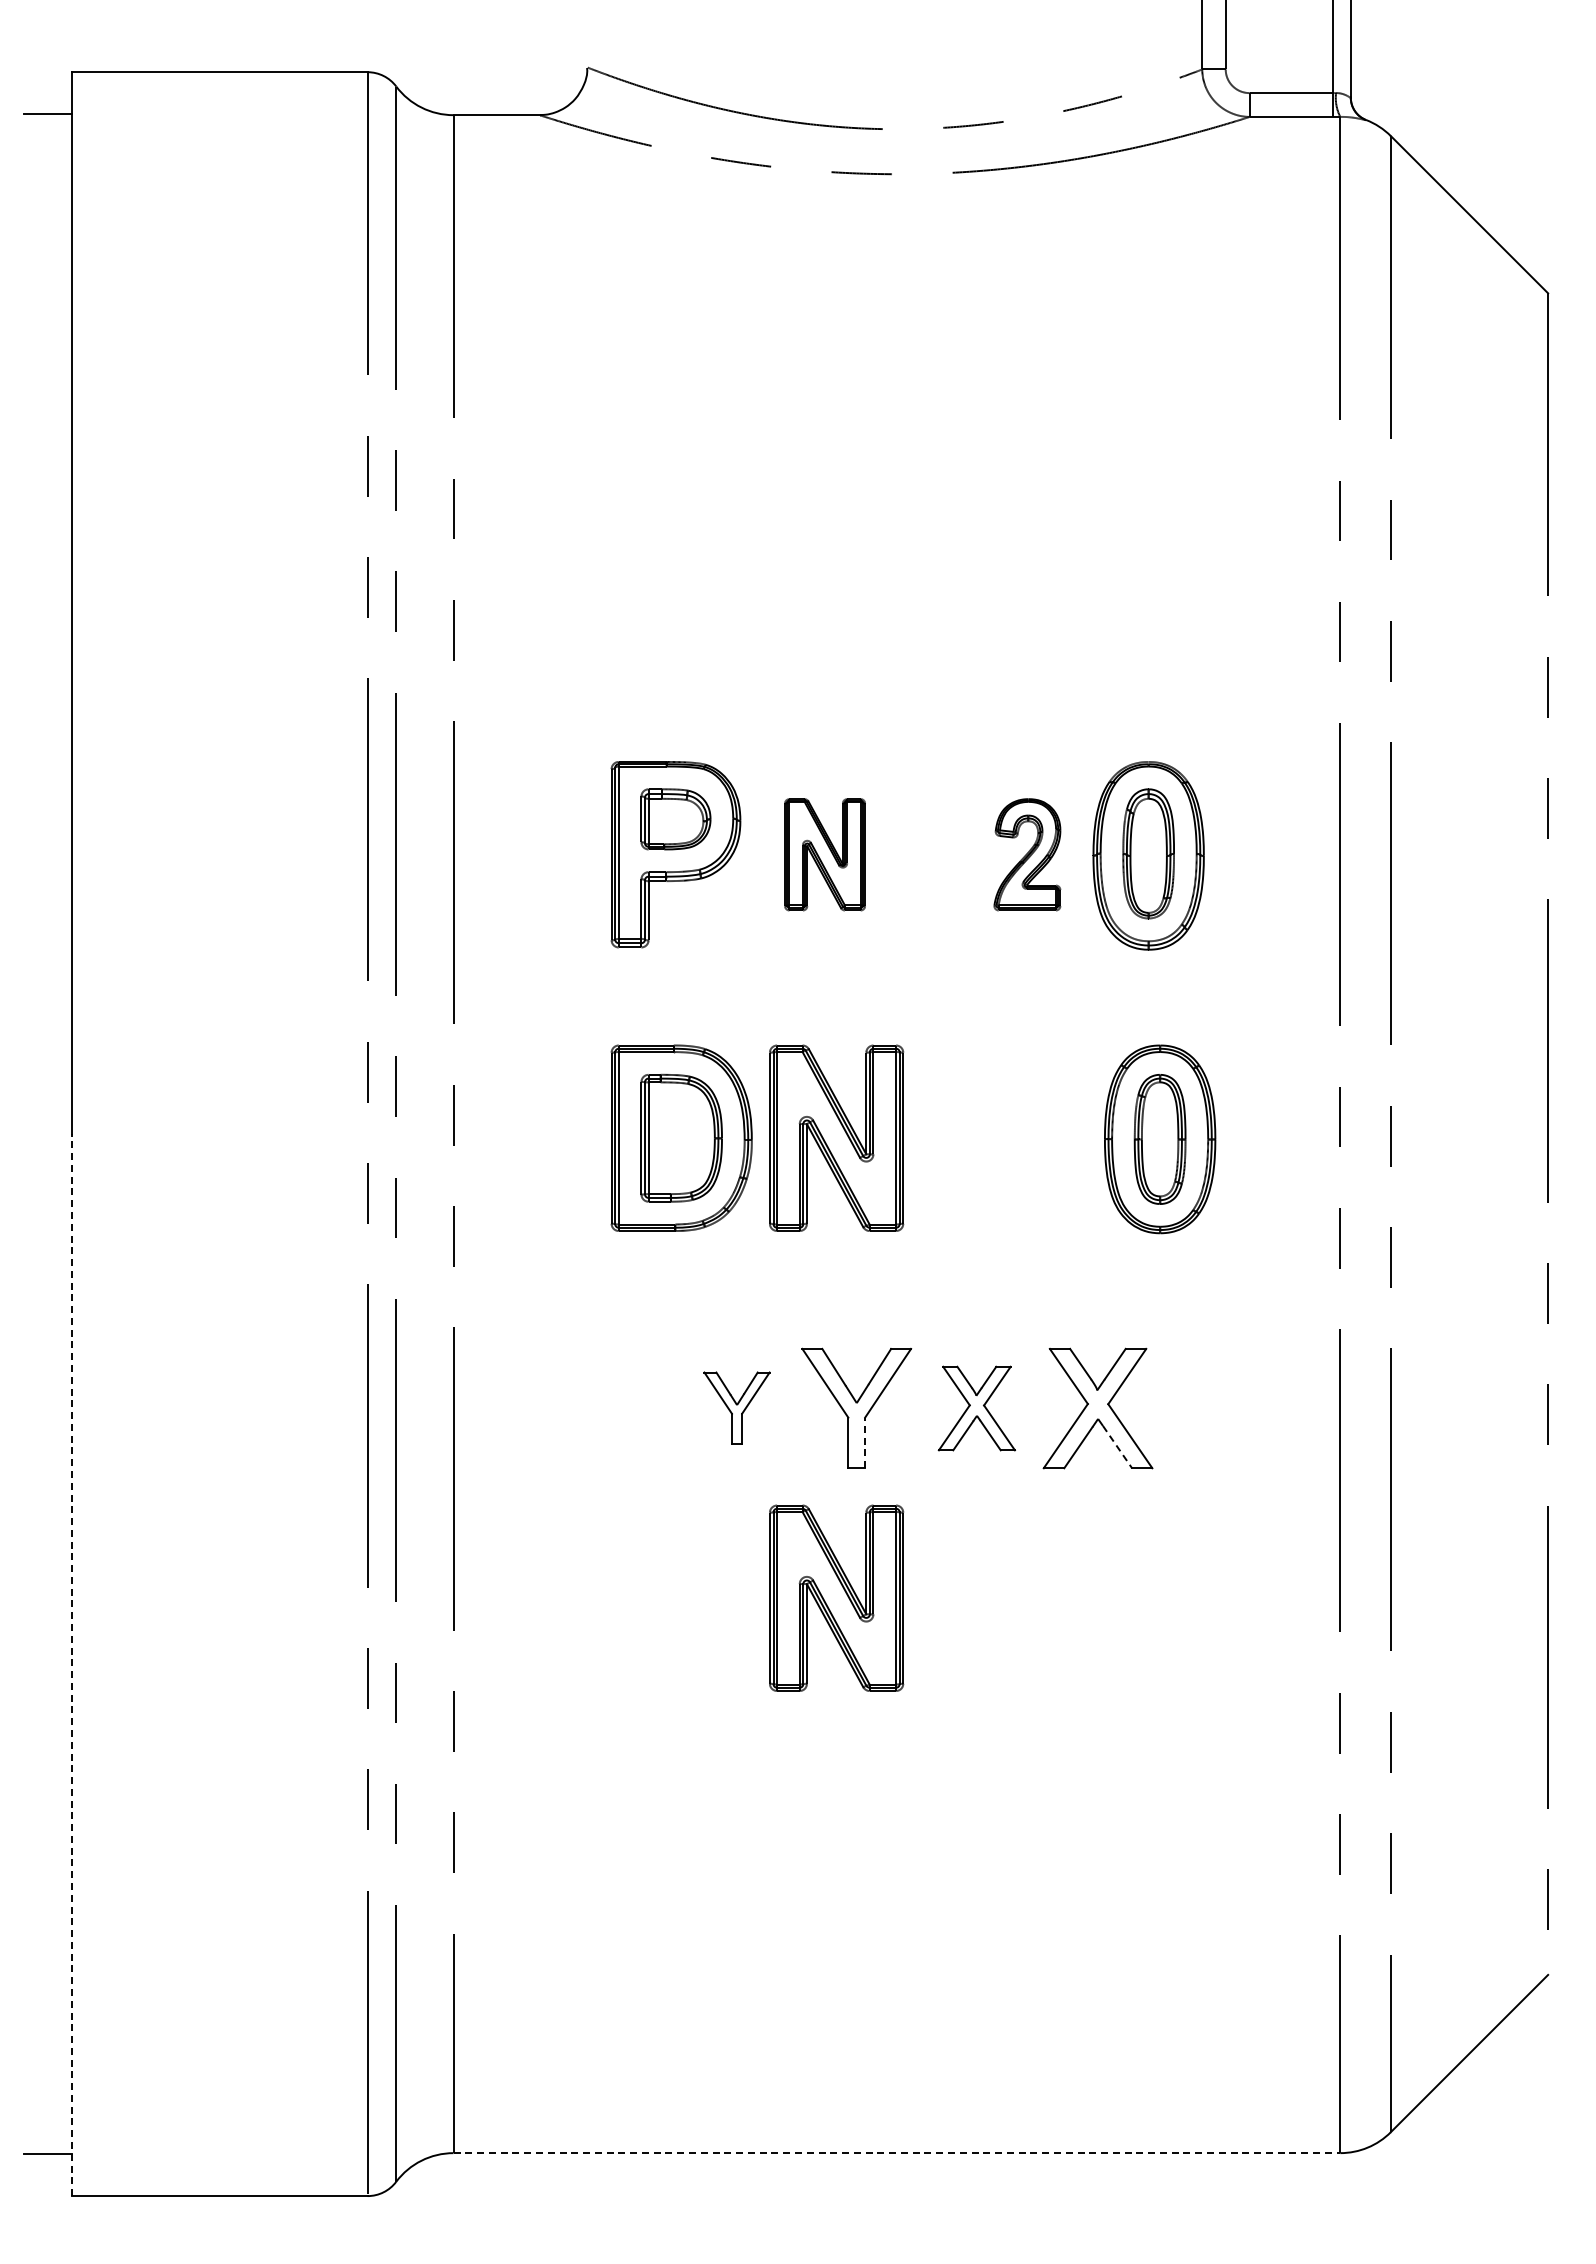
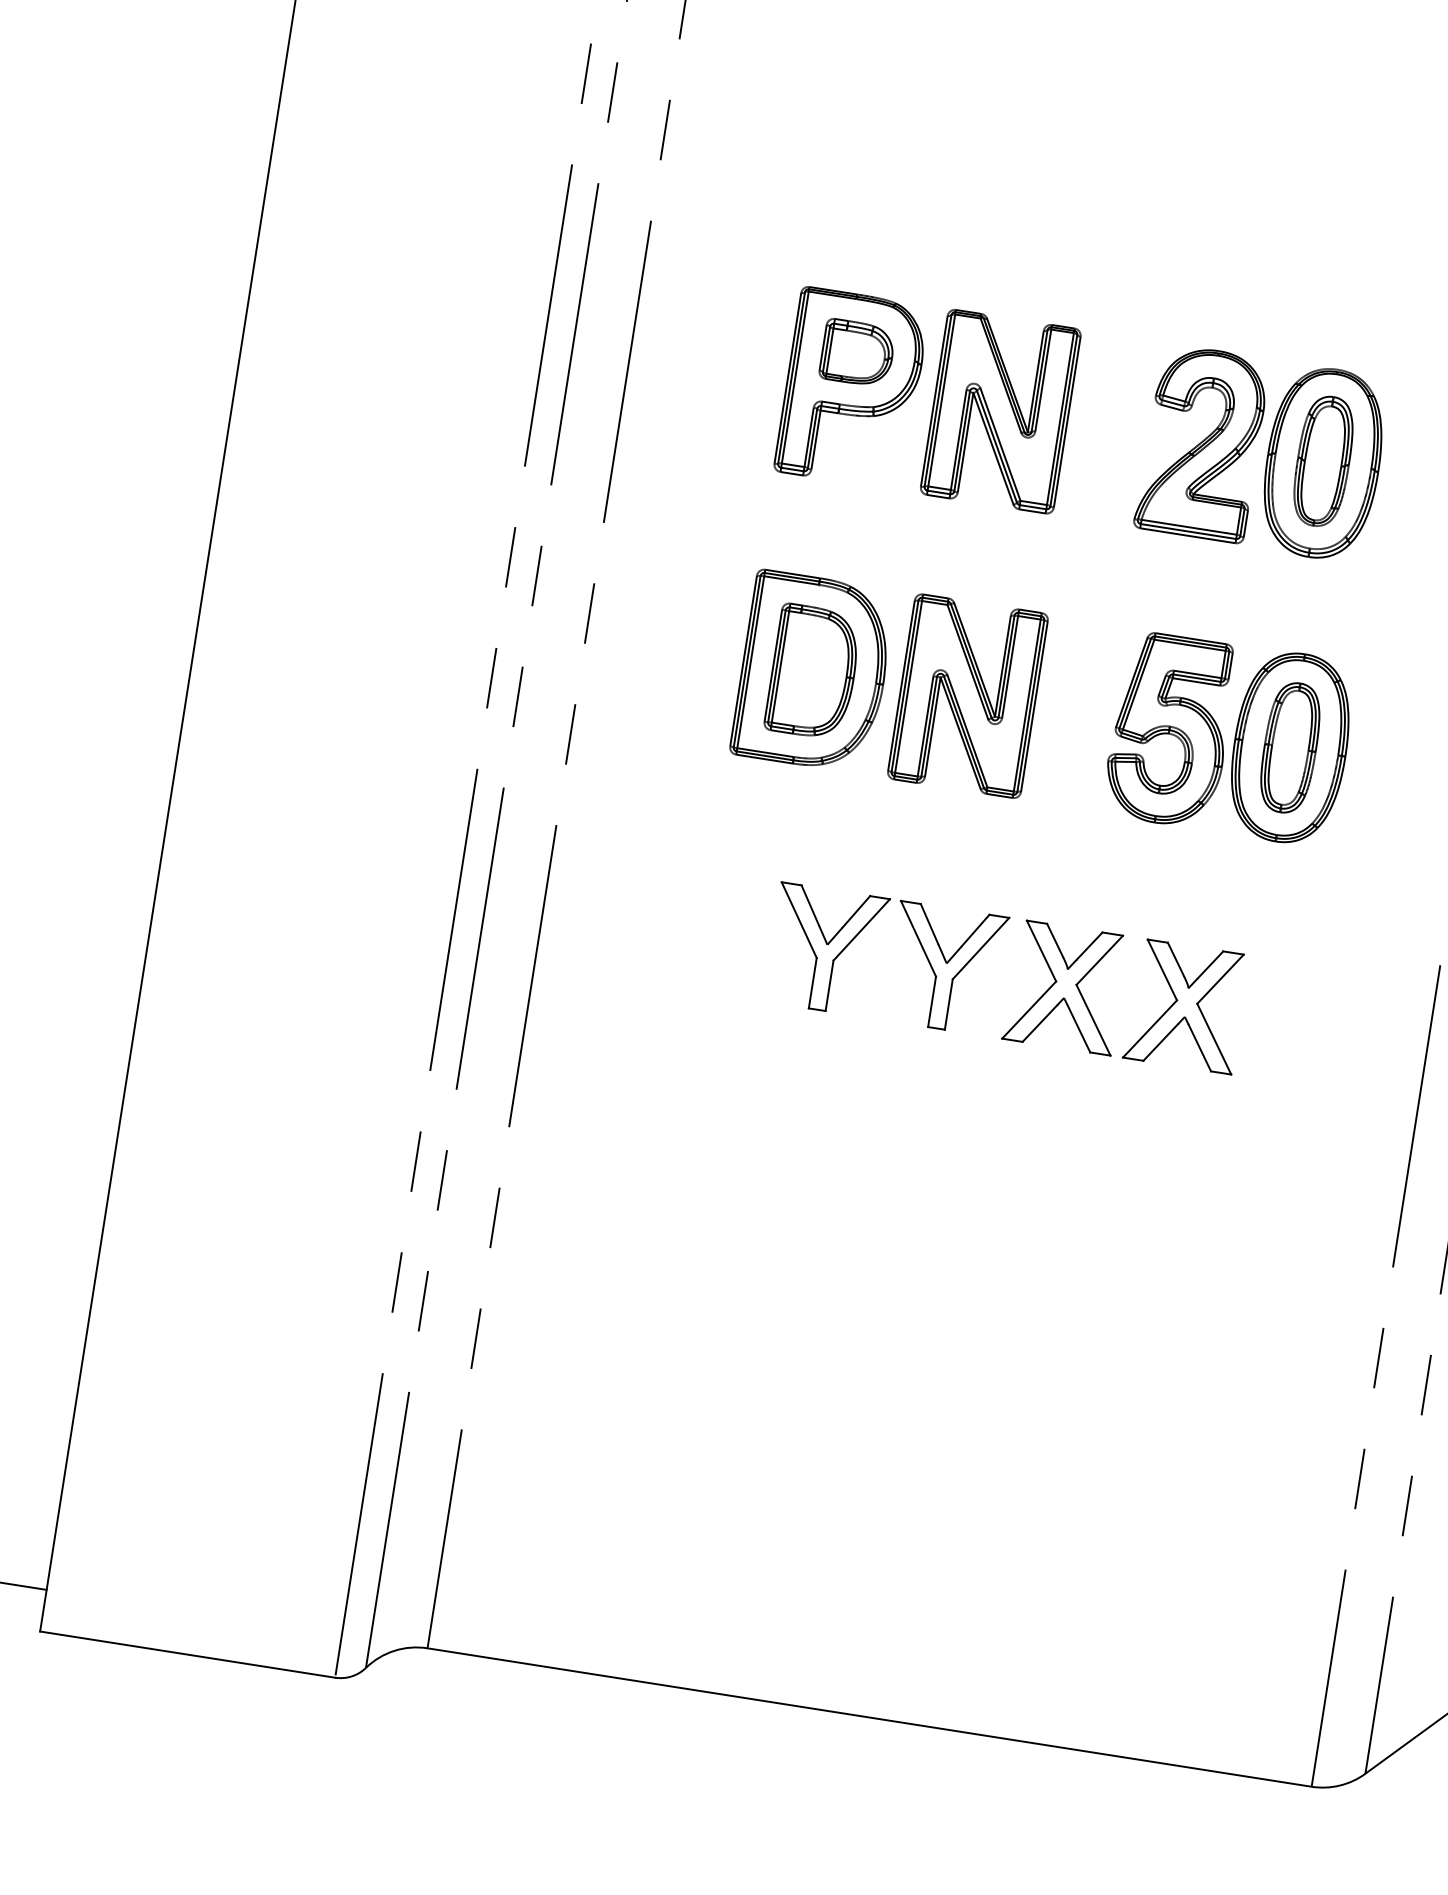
part: (824, 854) -> (1000, 411), size x1.67
part: (1027, 854) -> (1202, 443), size x1.67
part: (1039, 1140) -> (1169, 730), added
part: (736, 1407) -> (826, 949), size x1.67
part: (976, 1408) -> (1065, 987), size x1.43
line: (865, 1442) -> (949, 1004), dashed -> solid
line: (1117, 1447) -> (1199, 1048), dashed -> solid
part: (836, 1597) -> (896, 1154), removed
line: (71, 1665) -> (122, 1102), dashed -> solid
line: (897, 2153) -> (870, 1717), dashed -> solid

